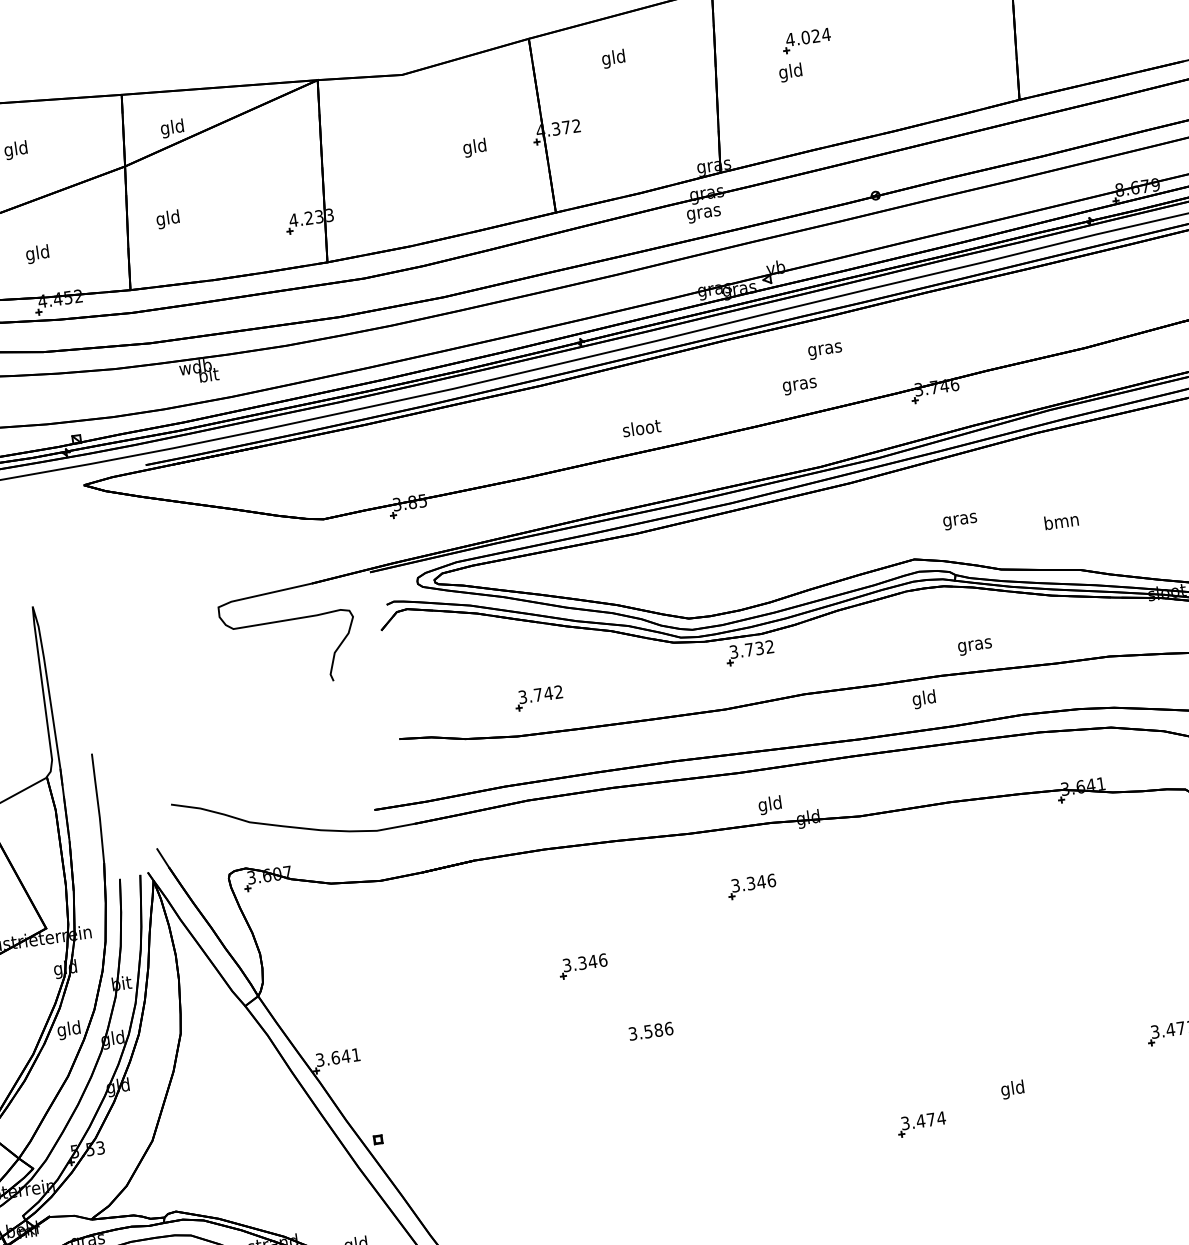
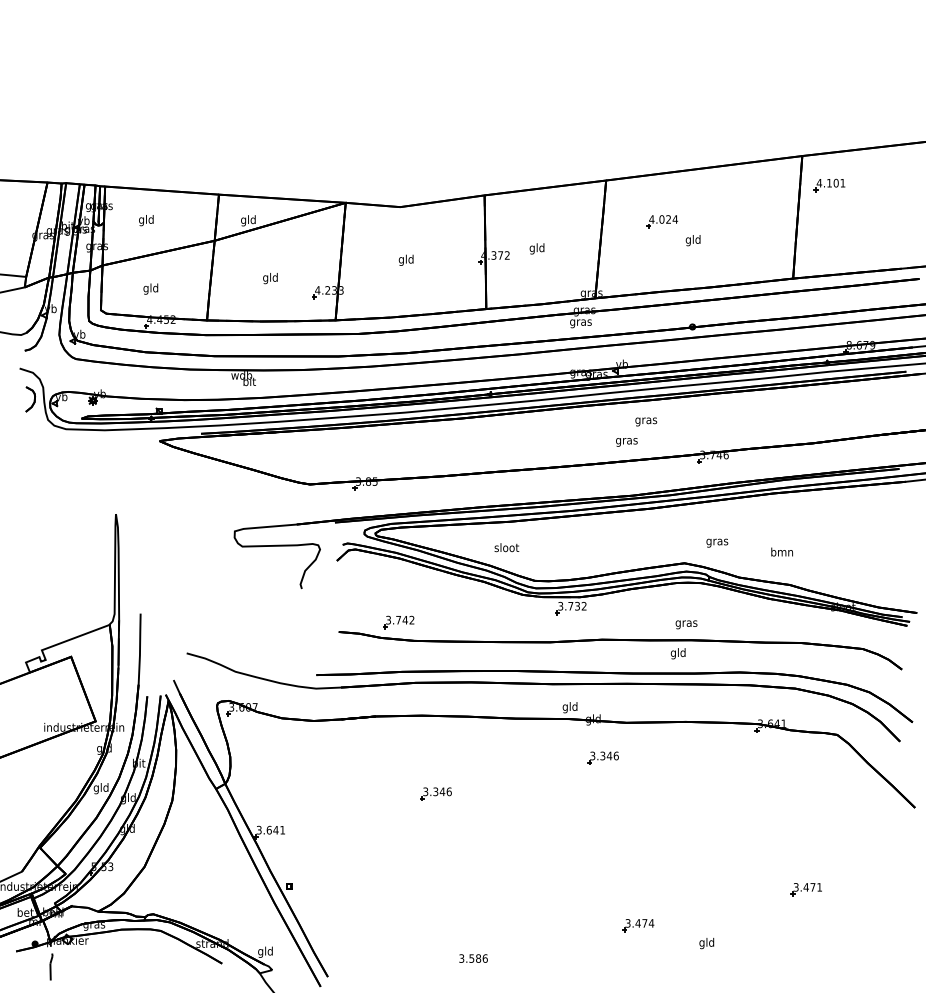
text: (612, 58) -> (536, 248), moved
text: (789, 72) -> (692, 240), moved
text: (473, 146) -> (405, 259), moved
text: (168, 219) -> (270, 278), moved
text: (641, 427) -> (506, 547), moved
text: (974, 646) -> (686, 624), moved
part: (538, 698) -> (398, 622), moved
part: (750, 885) -> (602, 757), moved
text: (650, 1031) -> (473, 958), moved
text: (1012, 1089) -> (706, 943), moved

